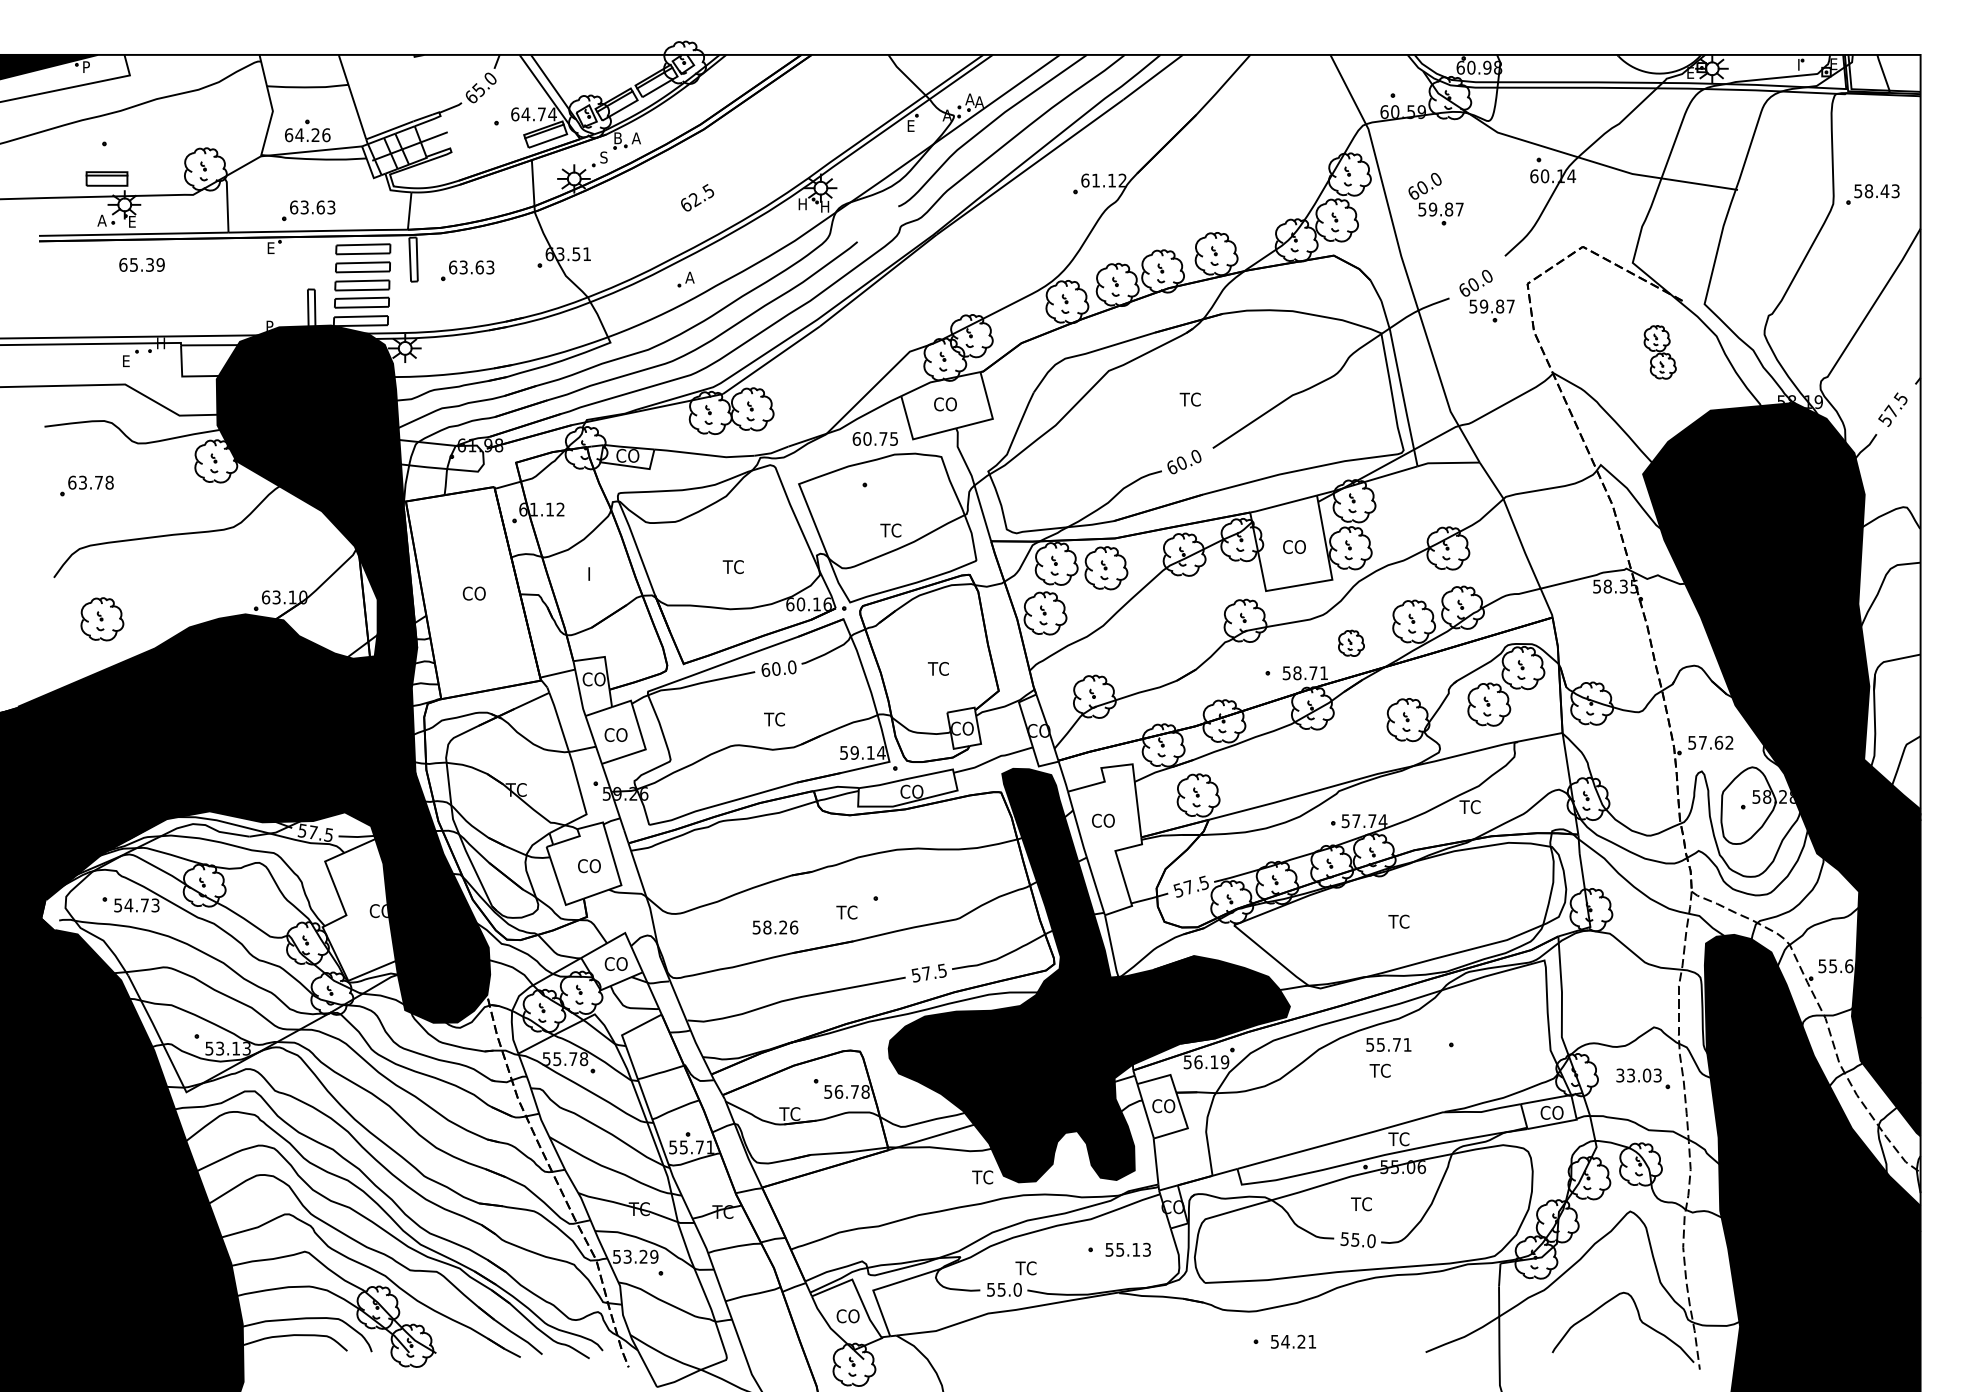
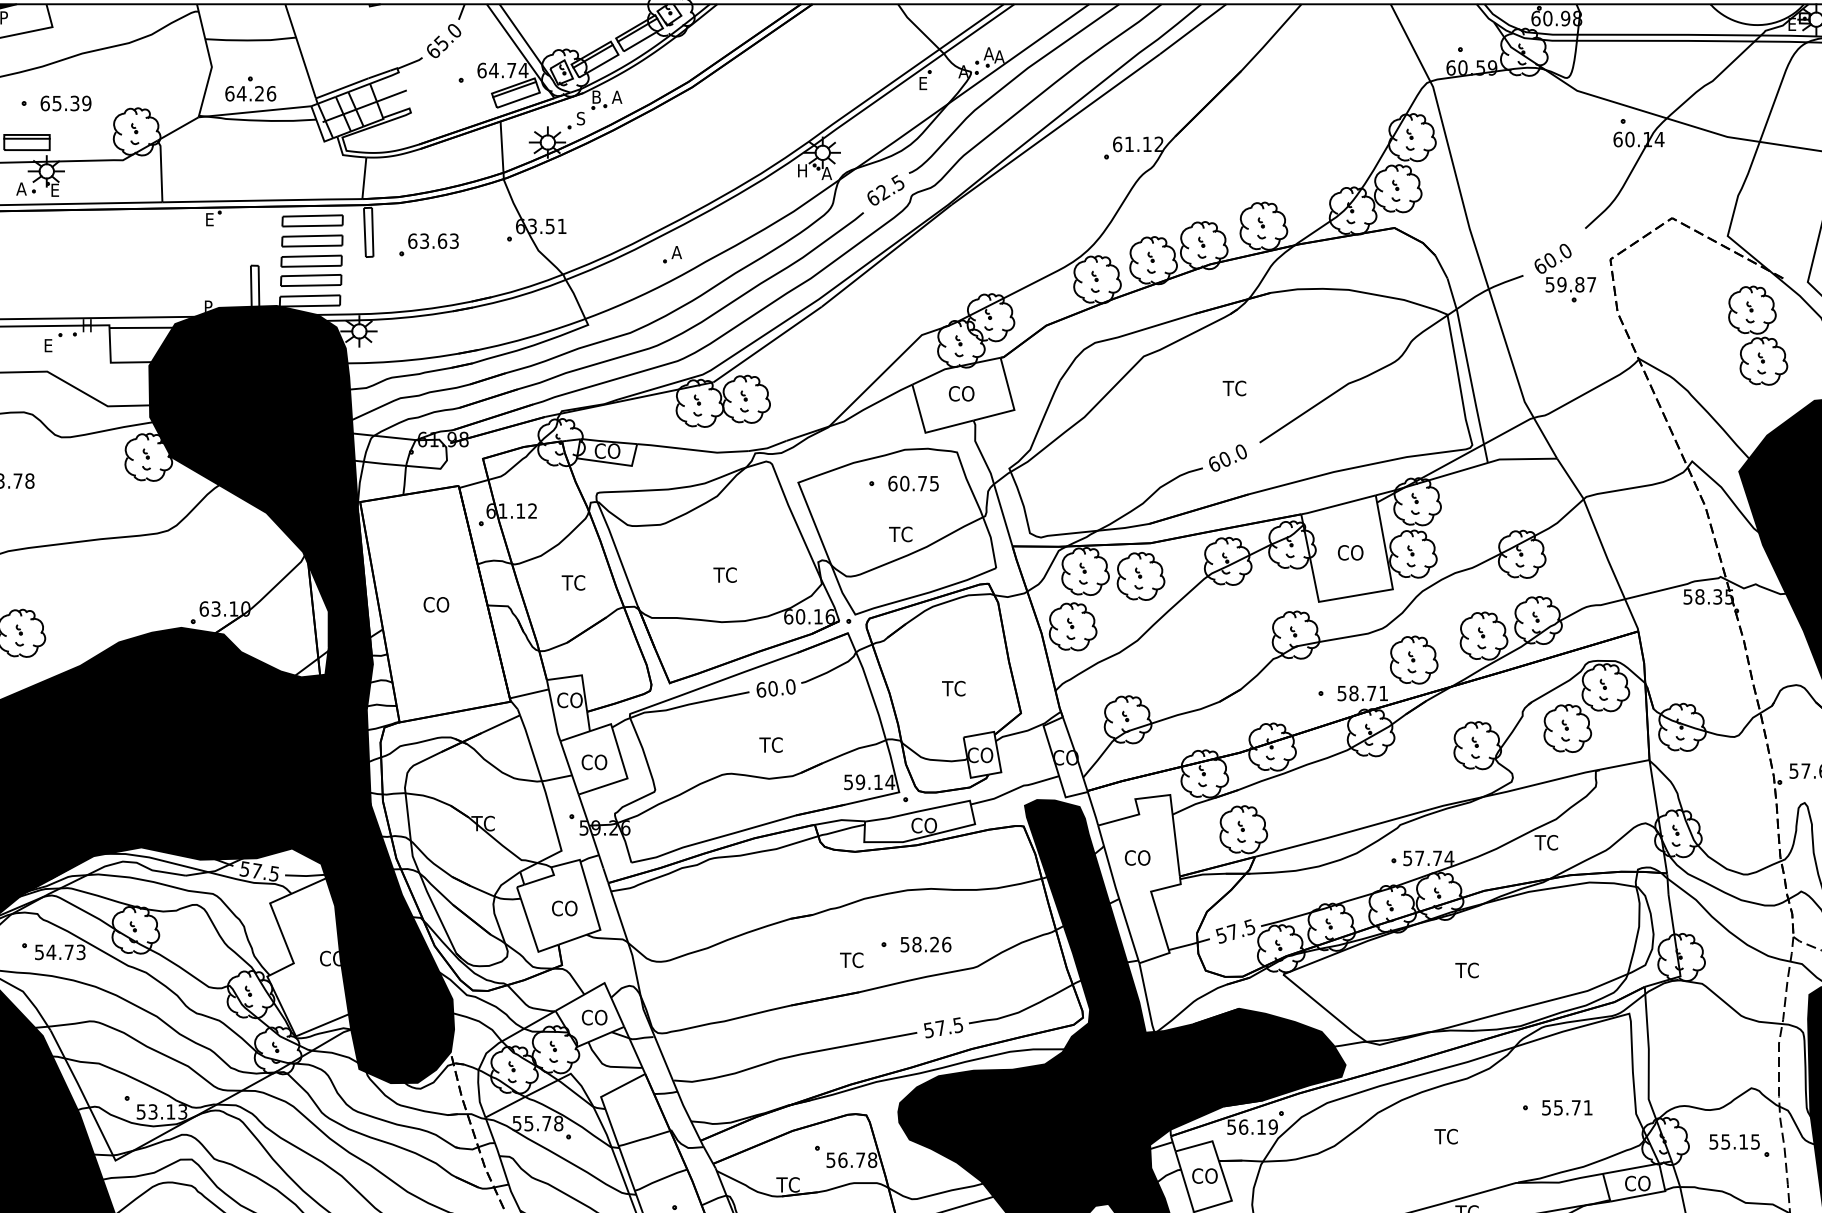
text: (697, 197) -> (885, 189), moved
part: (1435, 199) -> (1507, 165), removed
text: (824, 206) -> (826, 173), H -> A
part: (308, 210) -> (251, 177), removed
text: (141, 264) -> (65, 102), moved
part: (1660, 352) -> (1758, 335), size x1.67
text: (874, 438) -> (912, 483), moved
text: (596, 573) -> (572, 582), I -> TC
part: (1351, 643) -> (1414, 660), size x1.67
text: (775, 927) -> (925, 944), moved
text: (1388, 1044) -> (1566, 1107), moved
text: (1638, 1075) -> (1734, 1141), 33.03 -> 55.15

